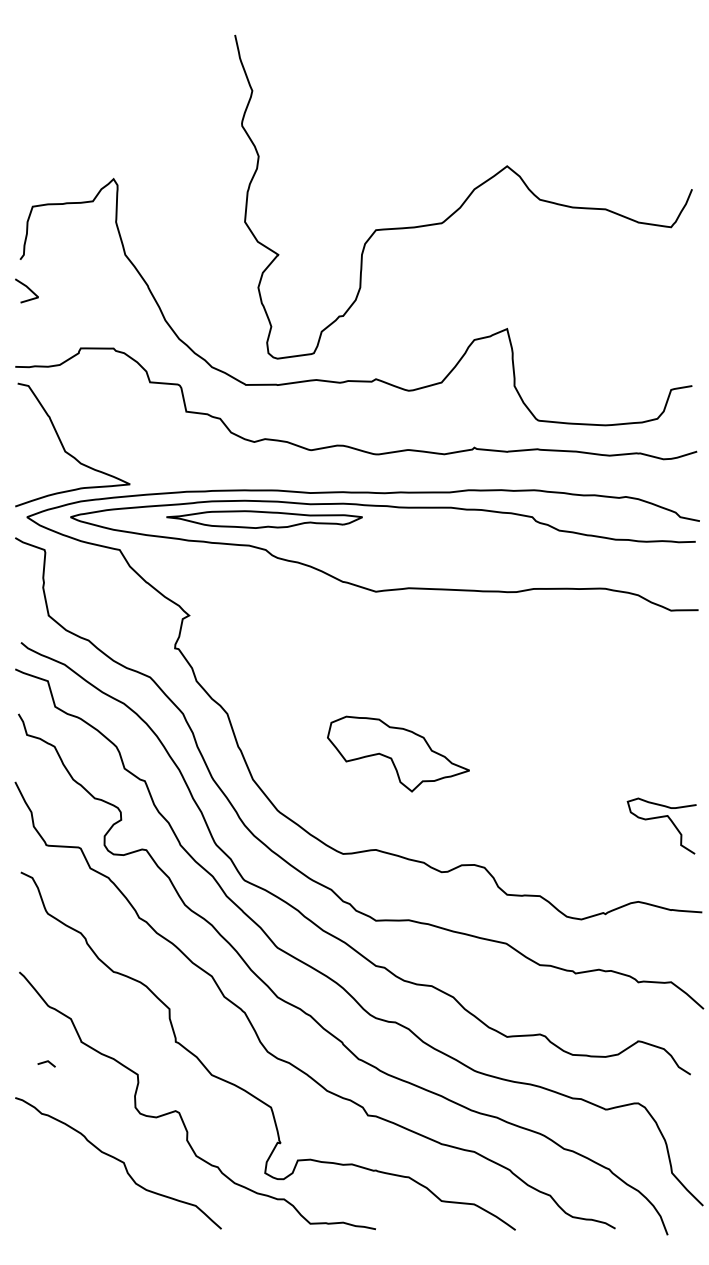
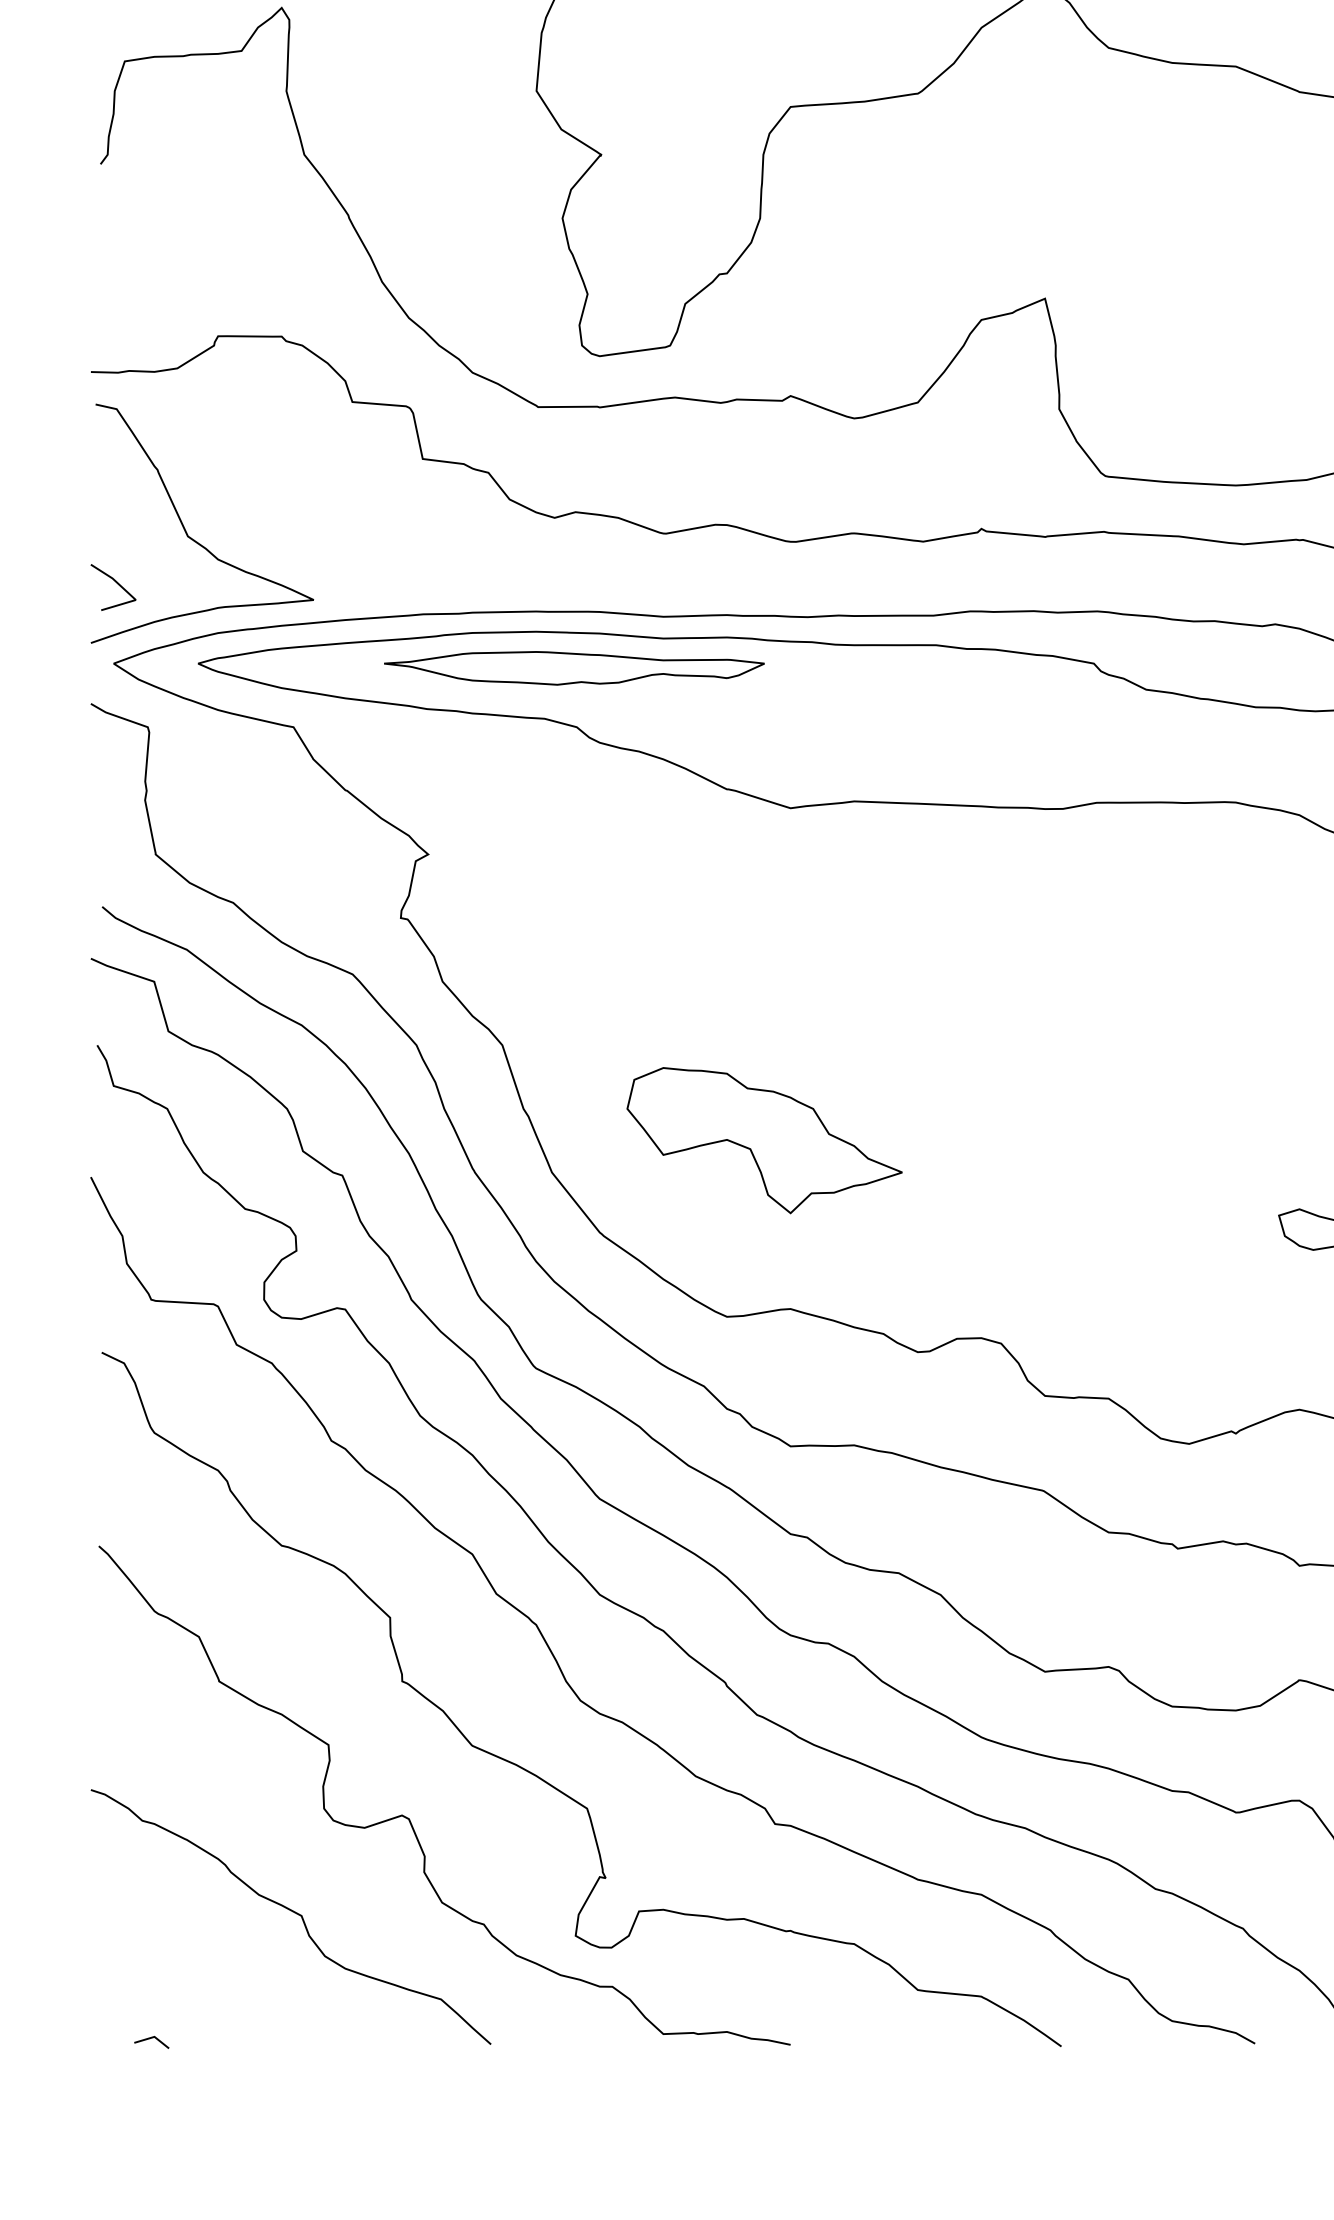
line: (27, 288) -> (114, 582), moved
part: (398, 753) -> (764, 1139), moved
line: (46, 1062) -> (151, 2039), moved

